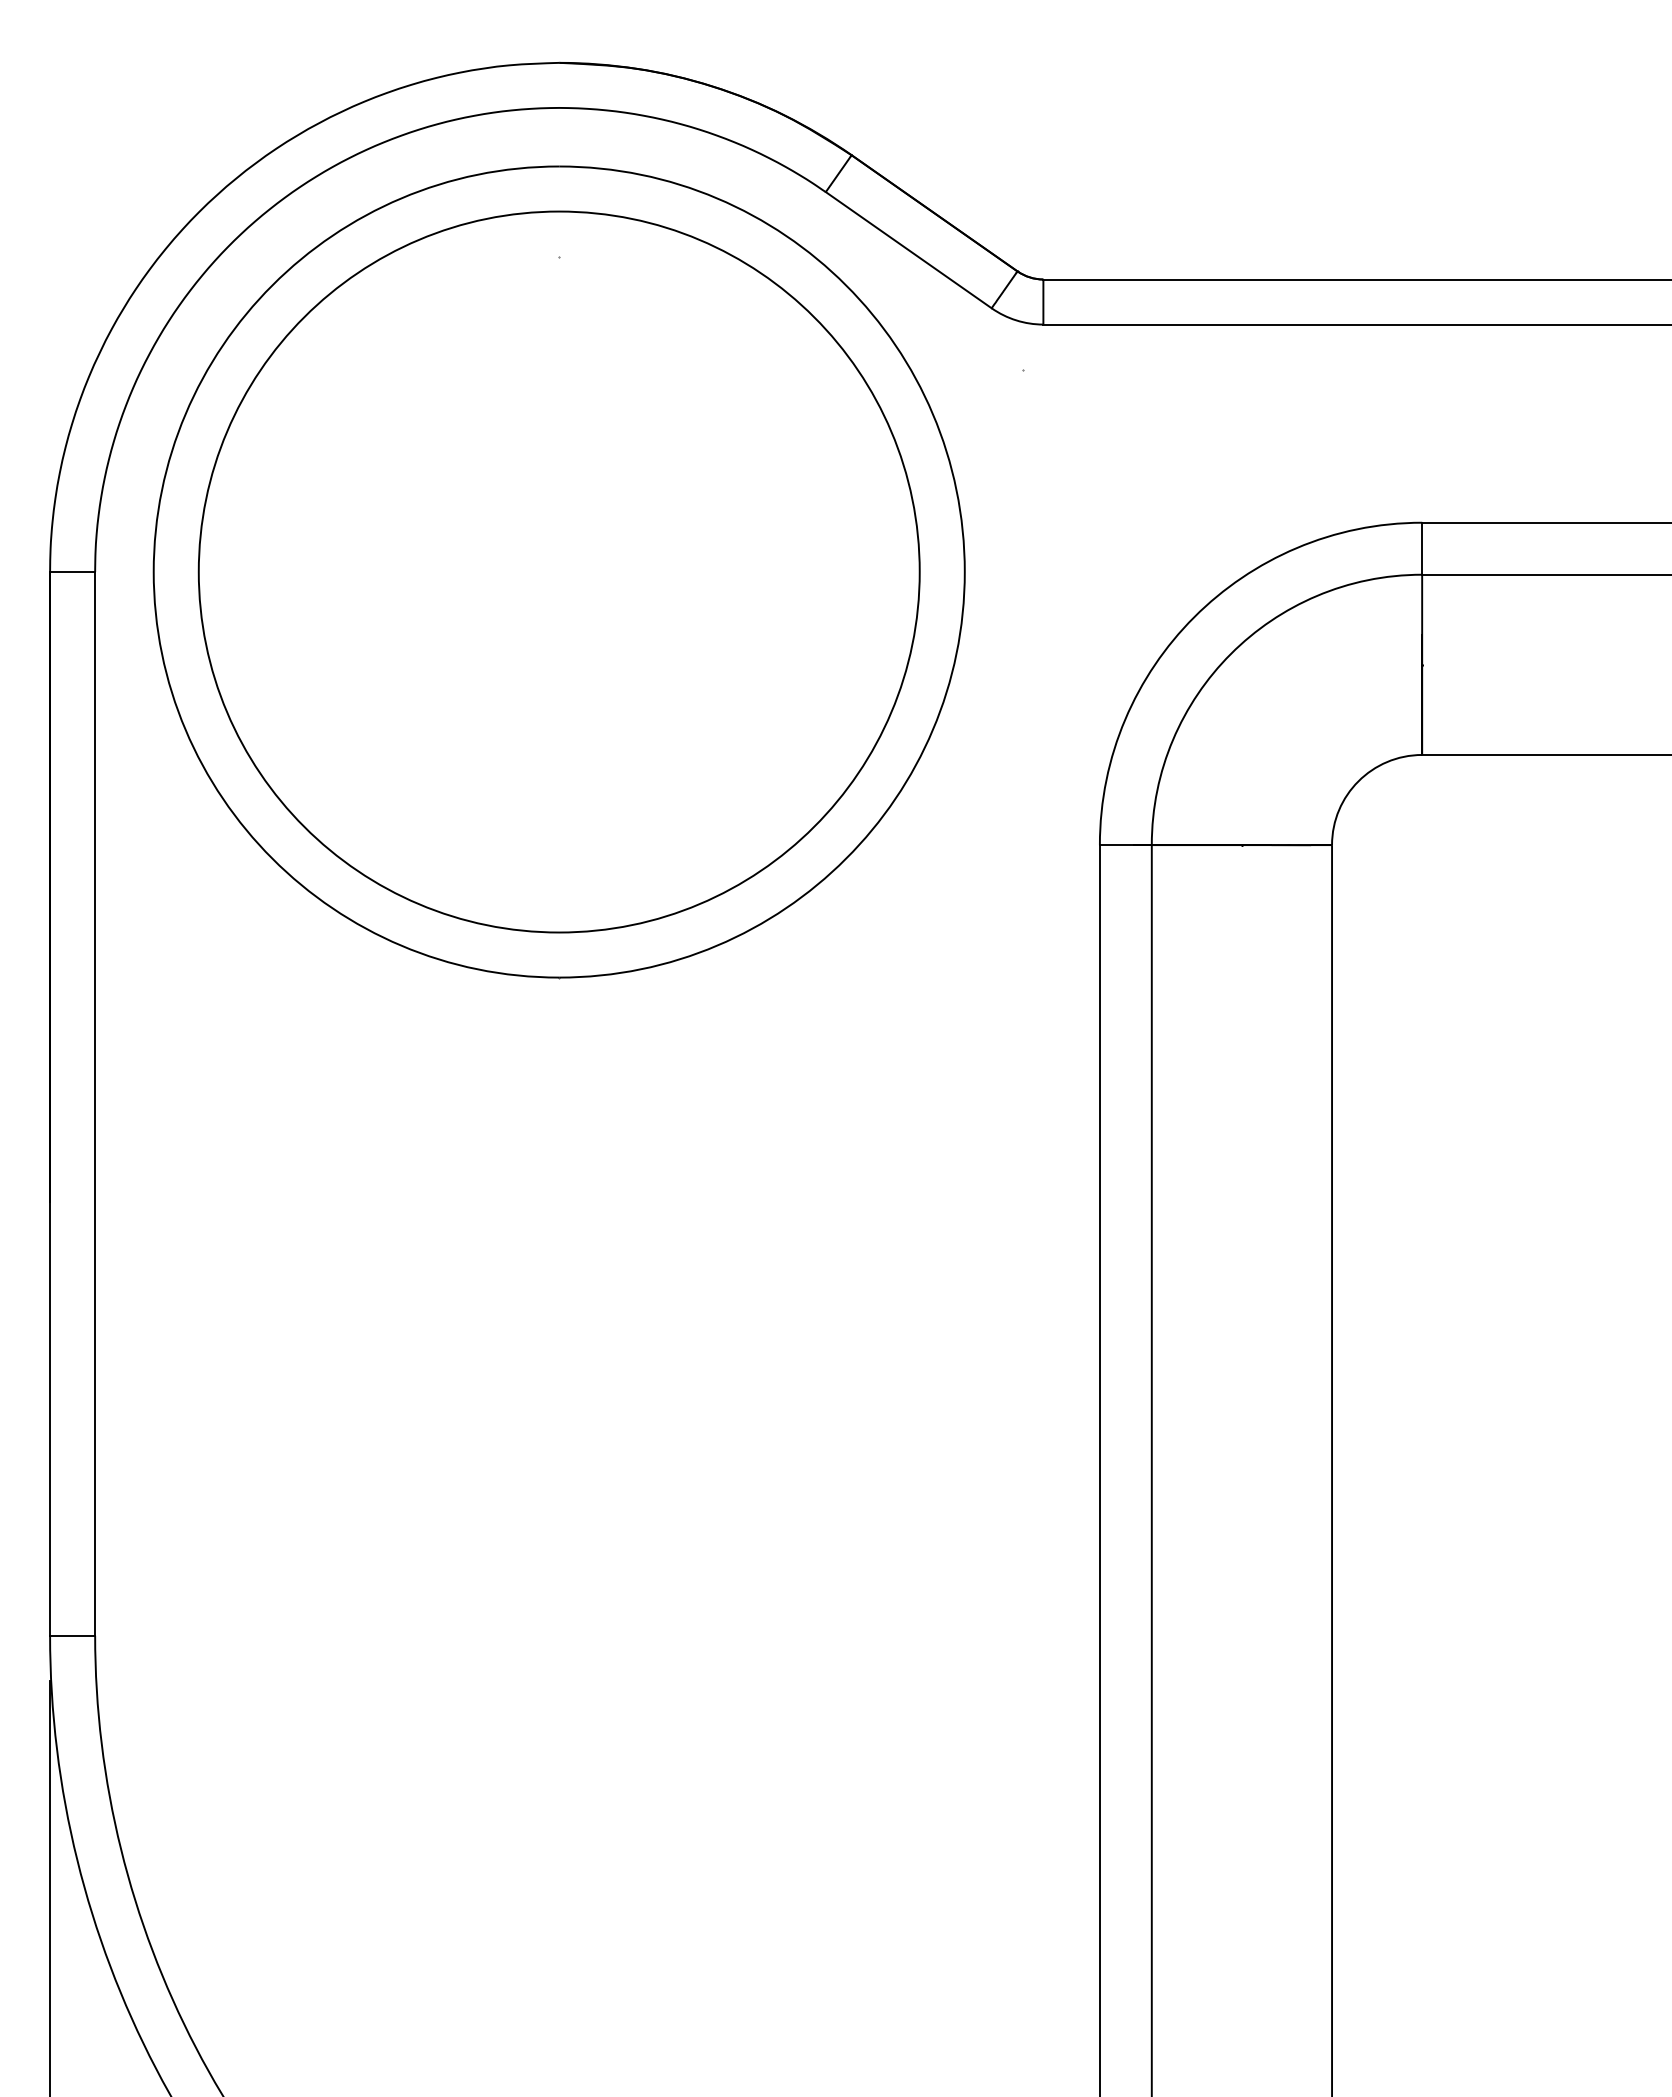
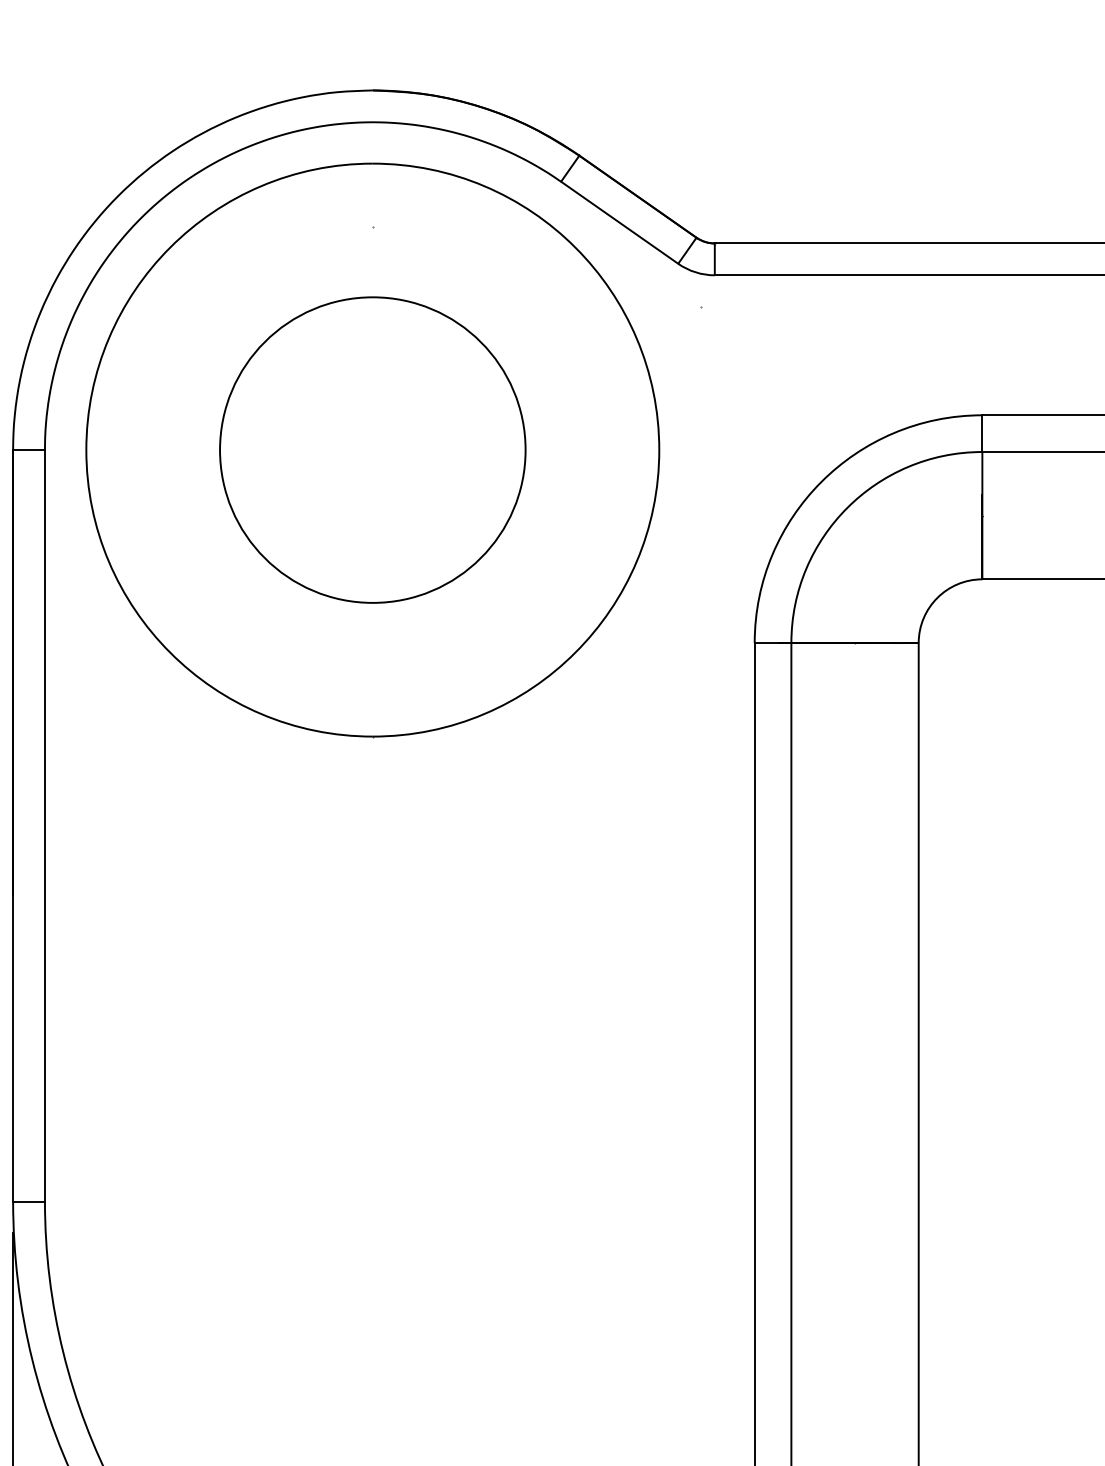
circle: (558, 571) -> (372, 449), size x0.6

